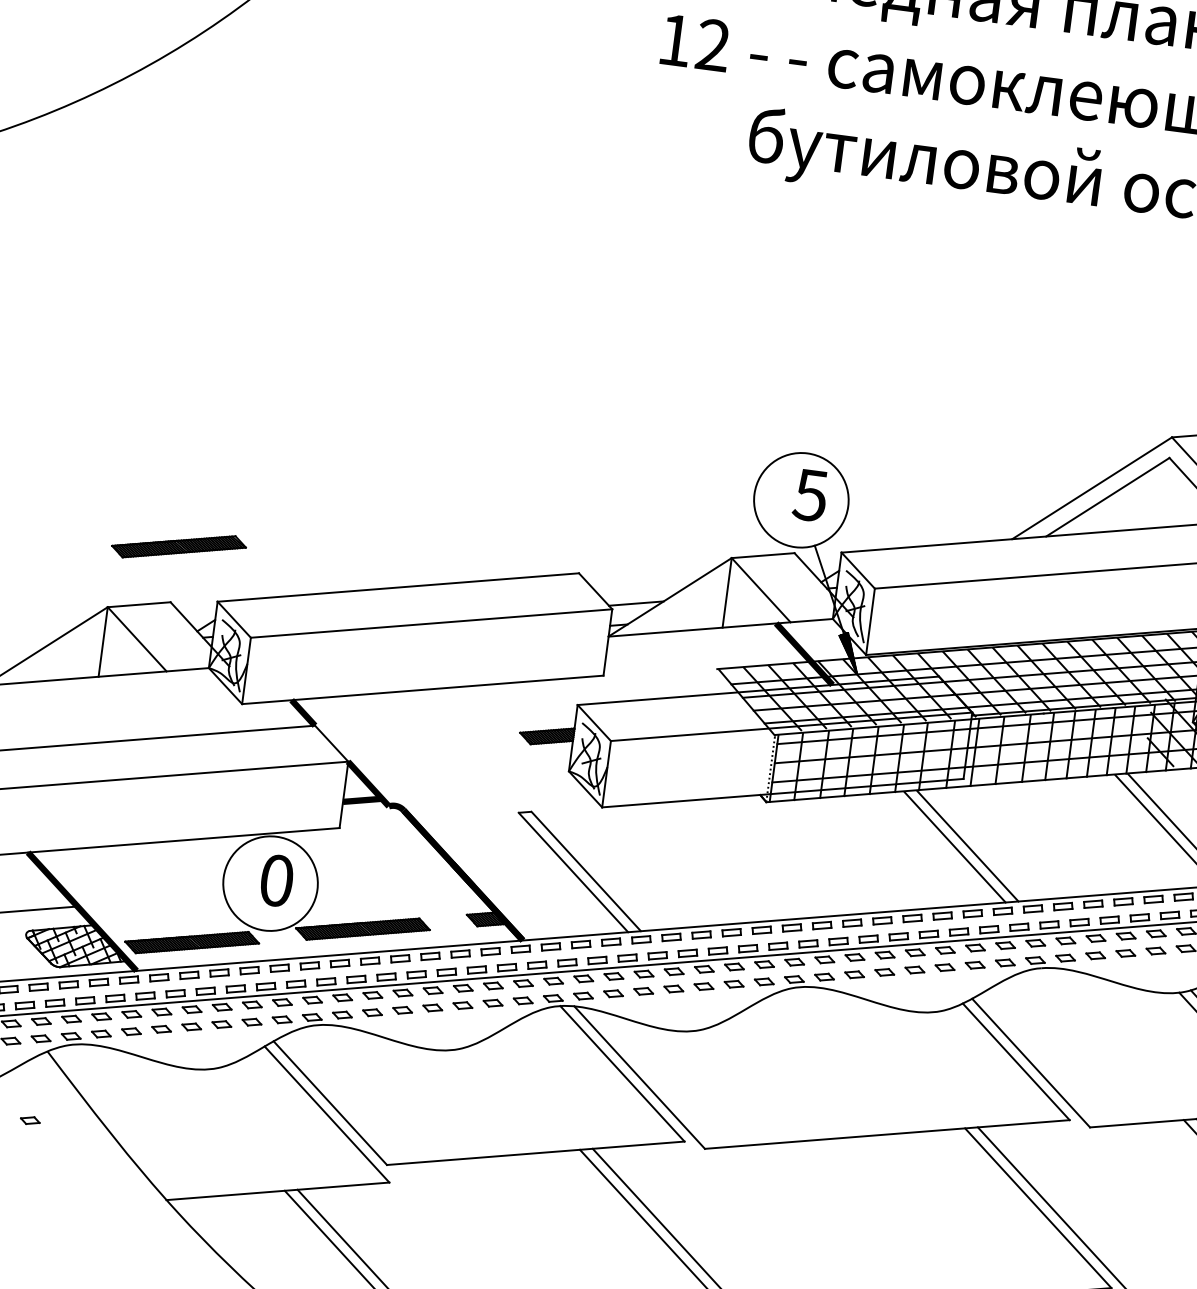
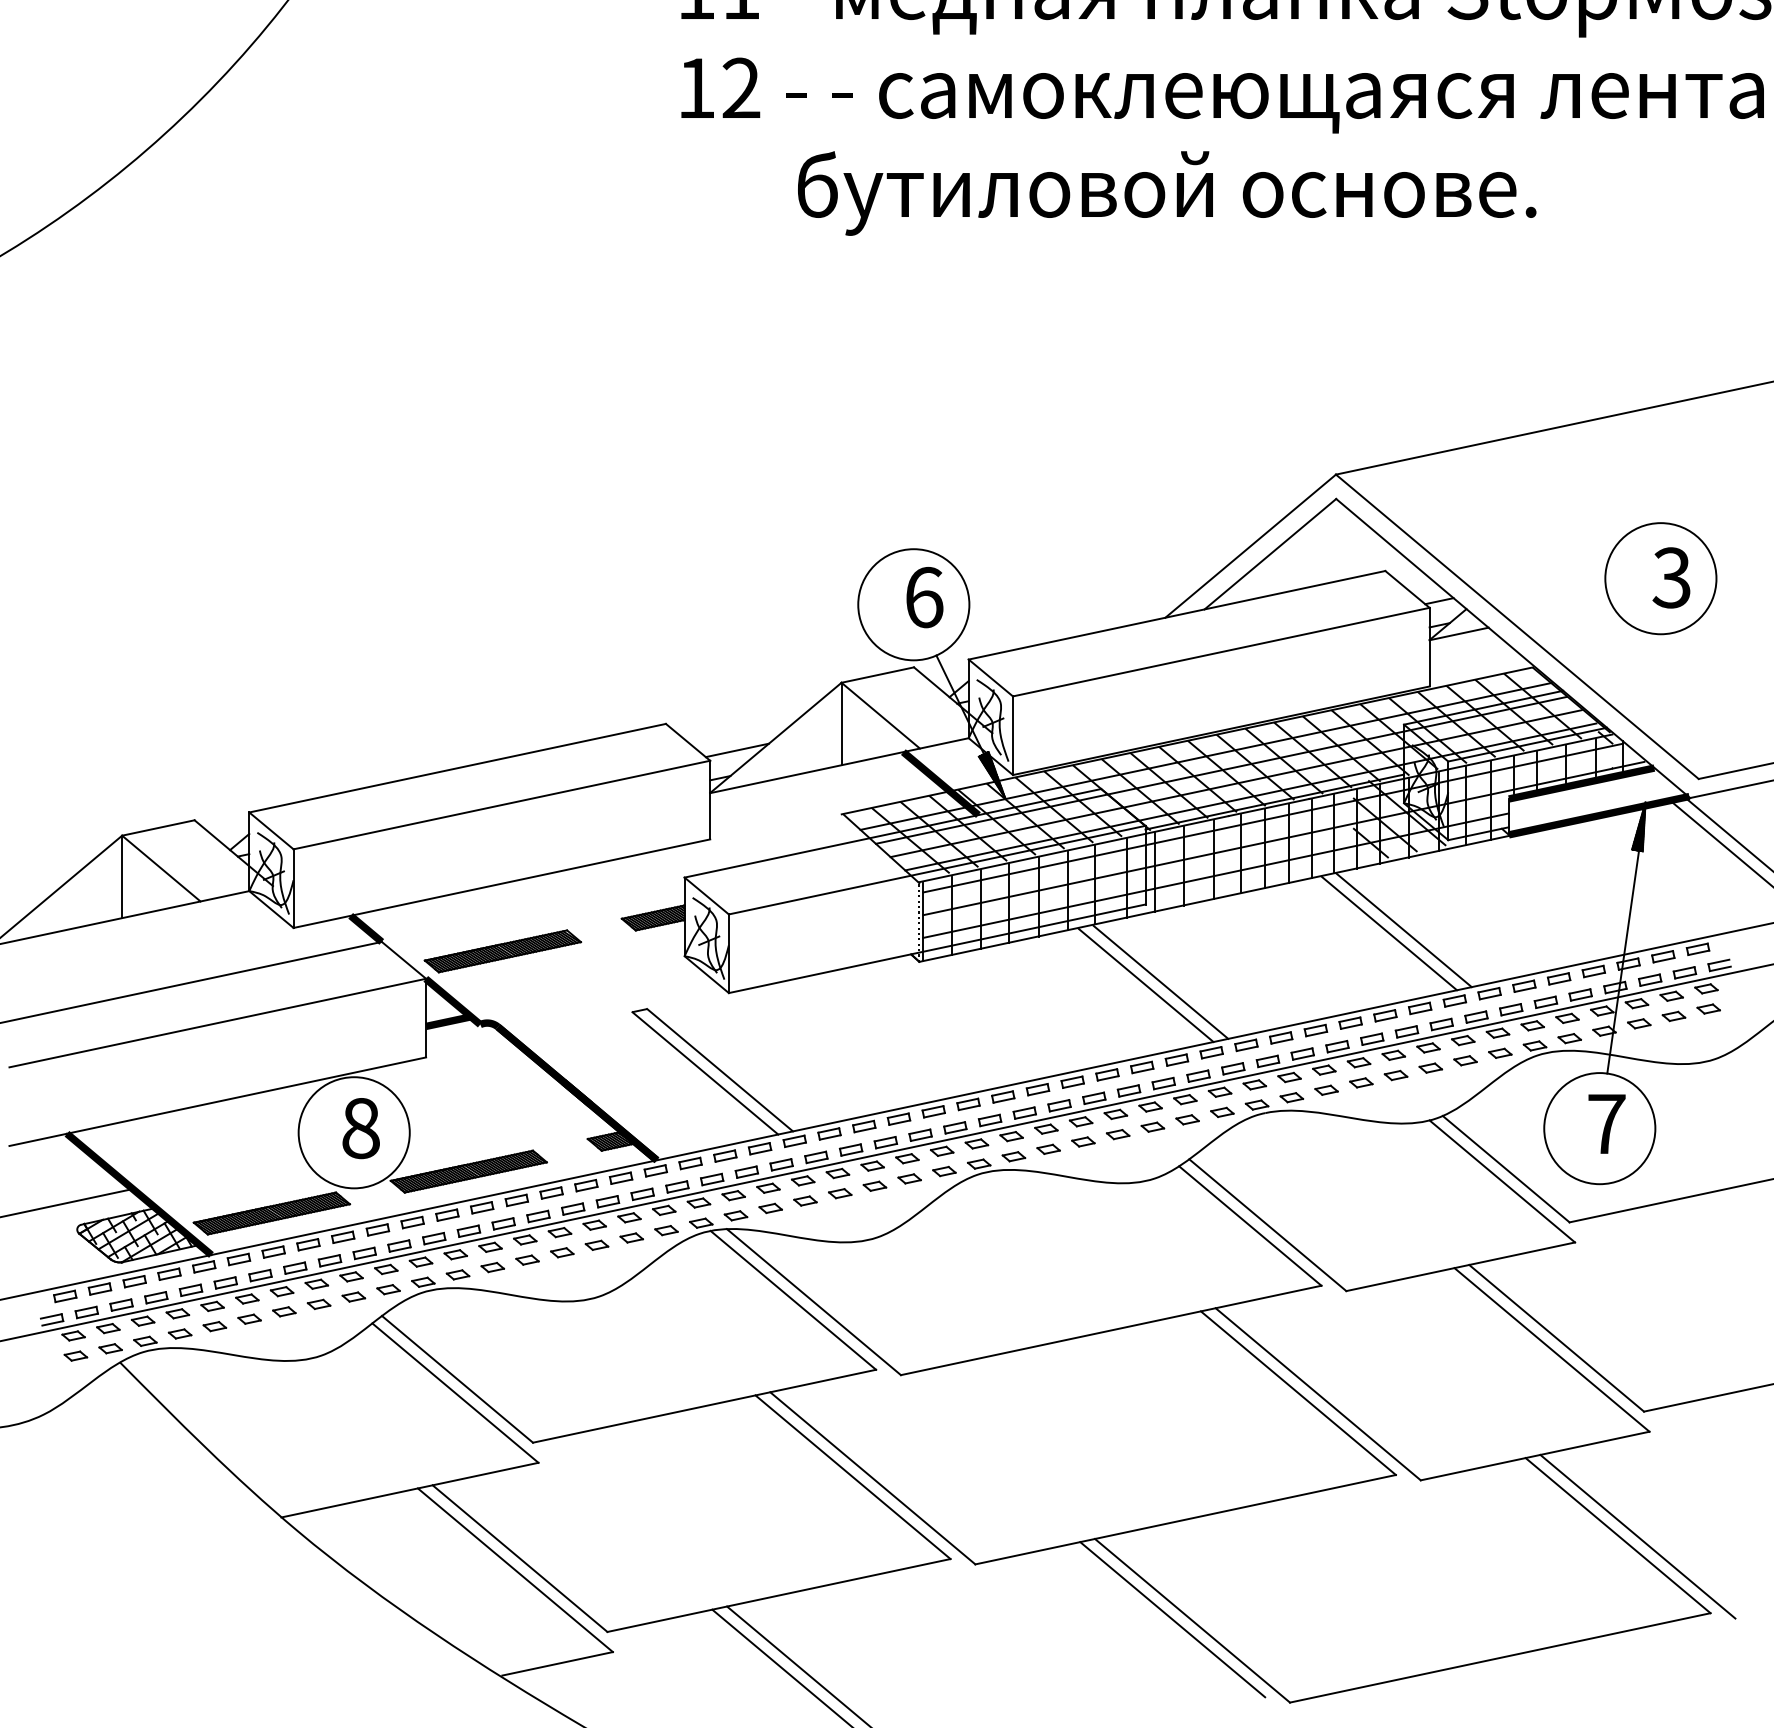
text: (810, 495) -> (923, 597), 5 -> 6
part: (178, 546) -> (502, 951), moved
text: (276, 879) -> (360, 1127), 0 -> 8
part: (30, 1120) -> (110, 1445), removed

